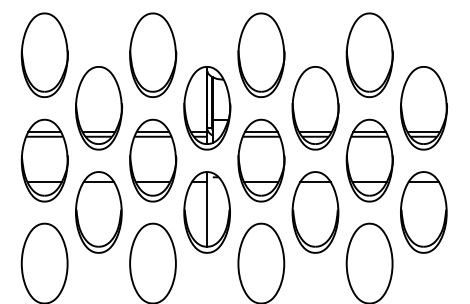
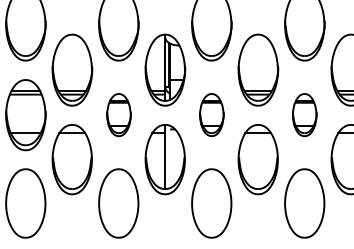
part: (153, 160) -> (119, 114), size x0.6
part: (261, 160) -> (211, 114), size x0.6
part: (369, 160) -> (304, 114), size x0.6

